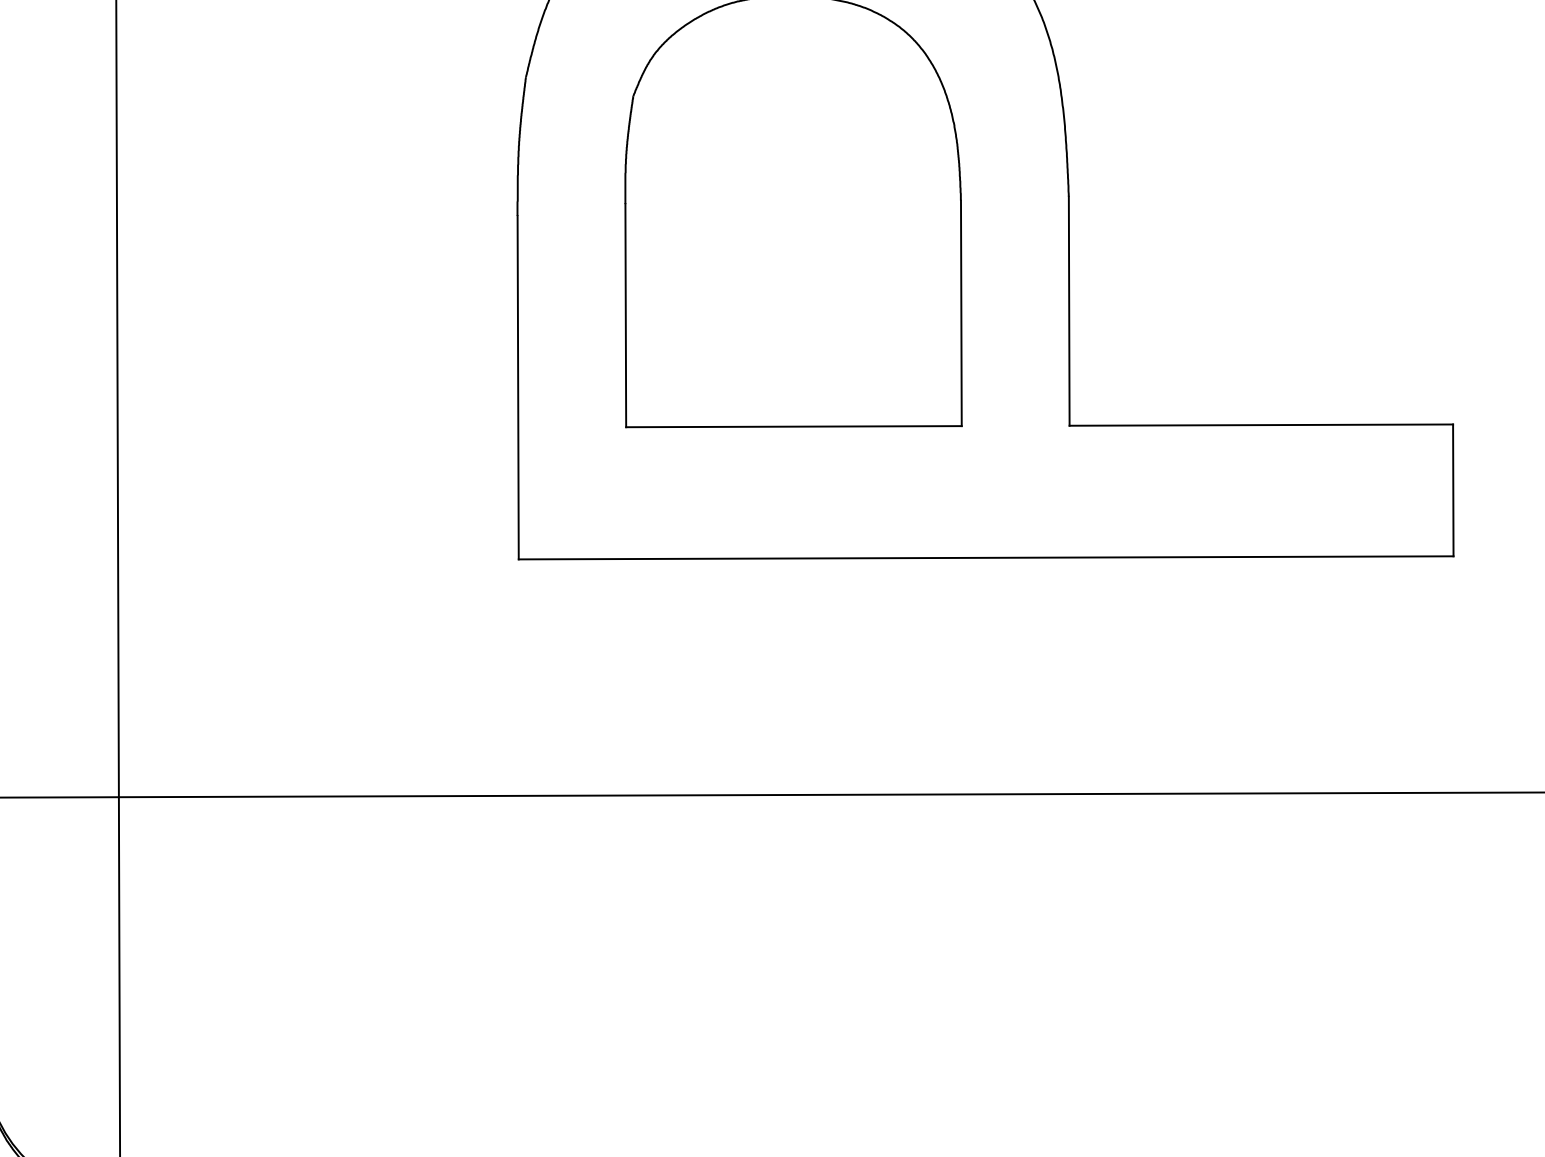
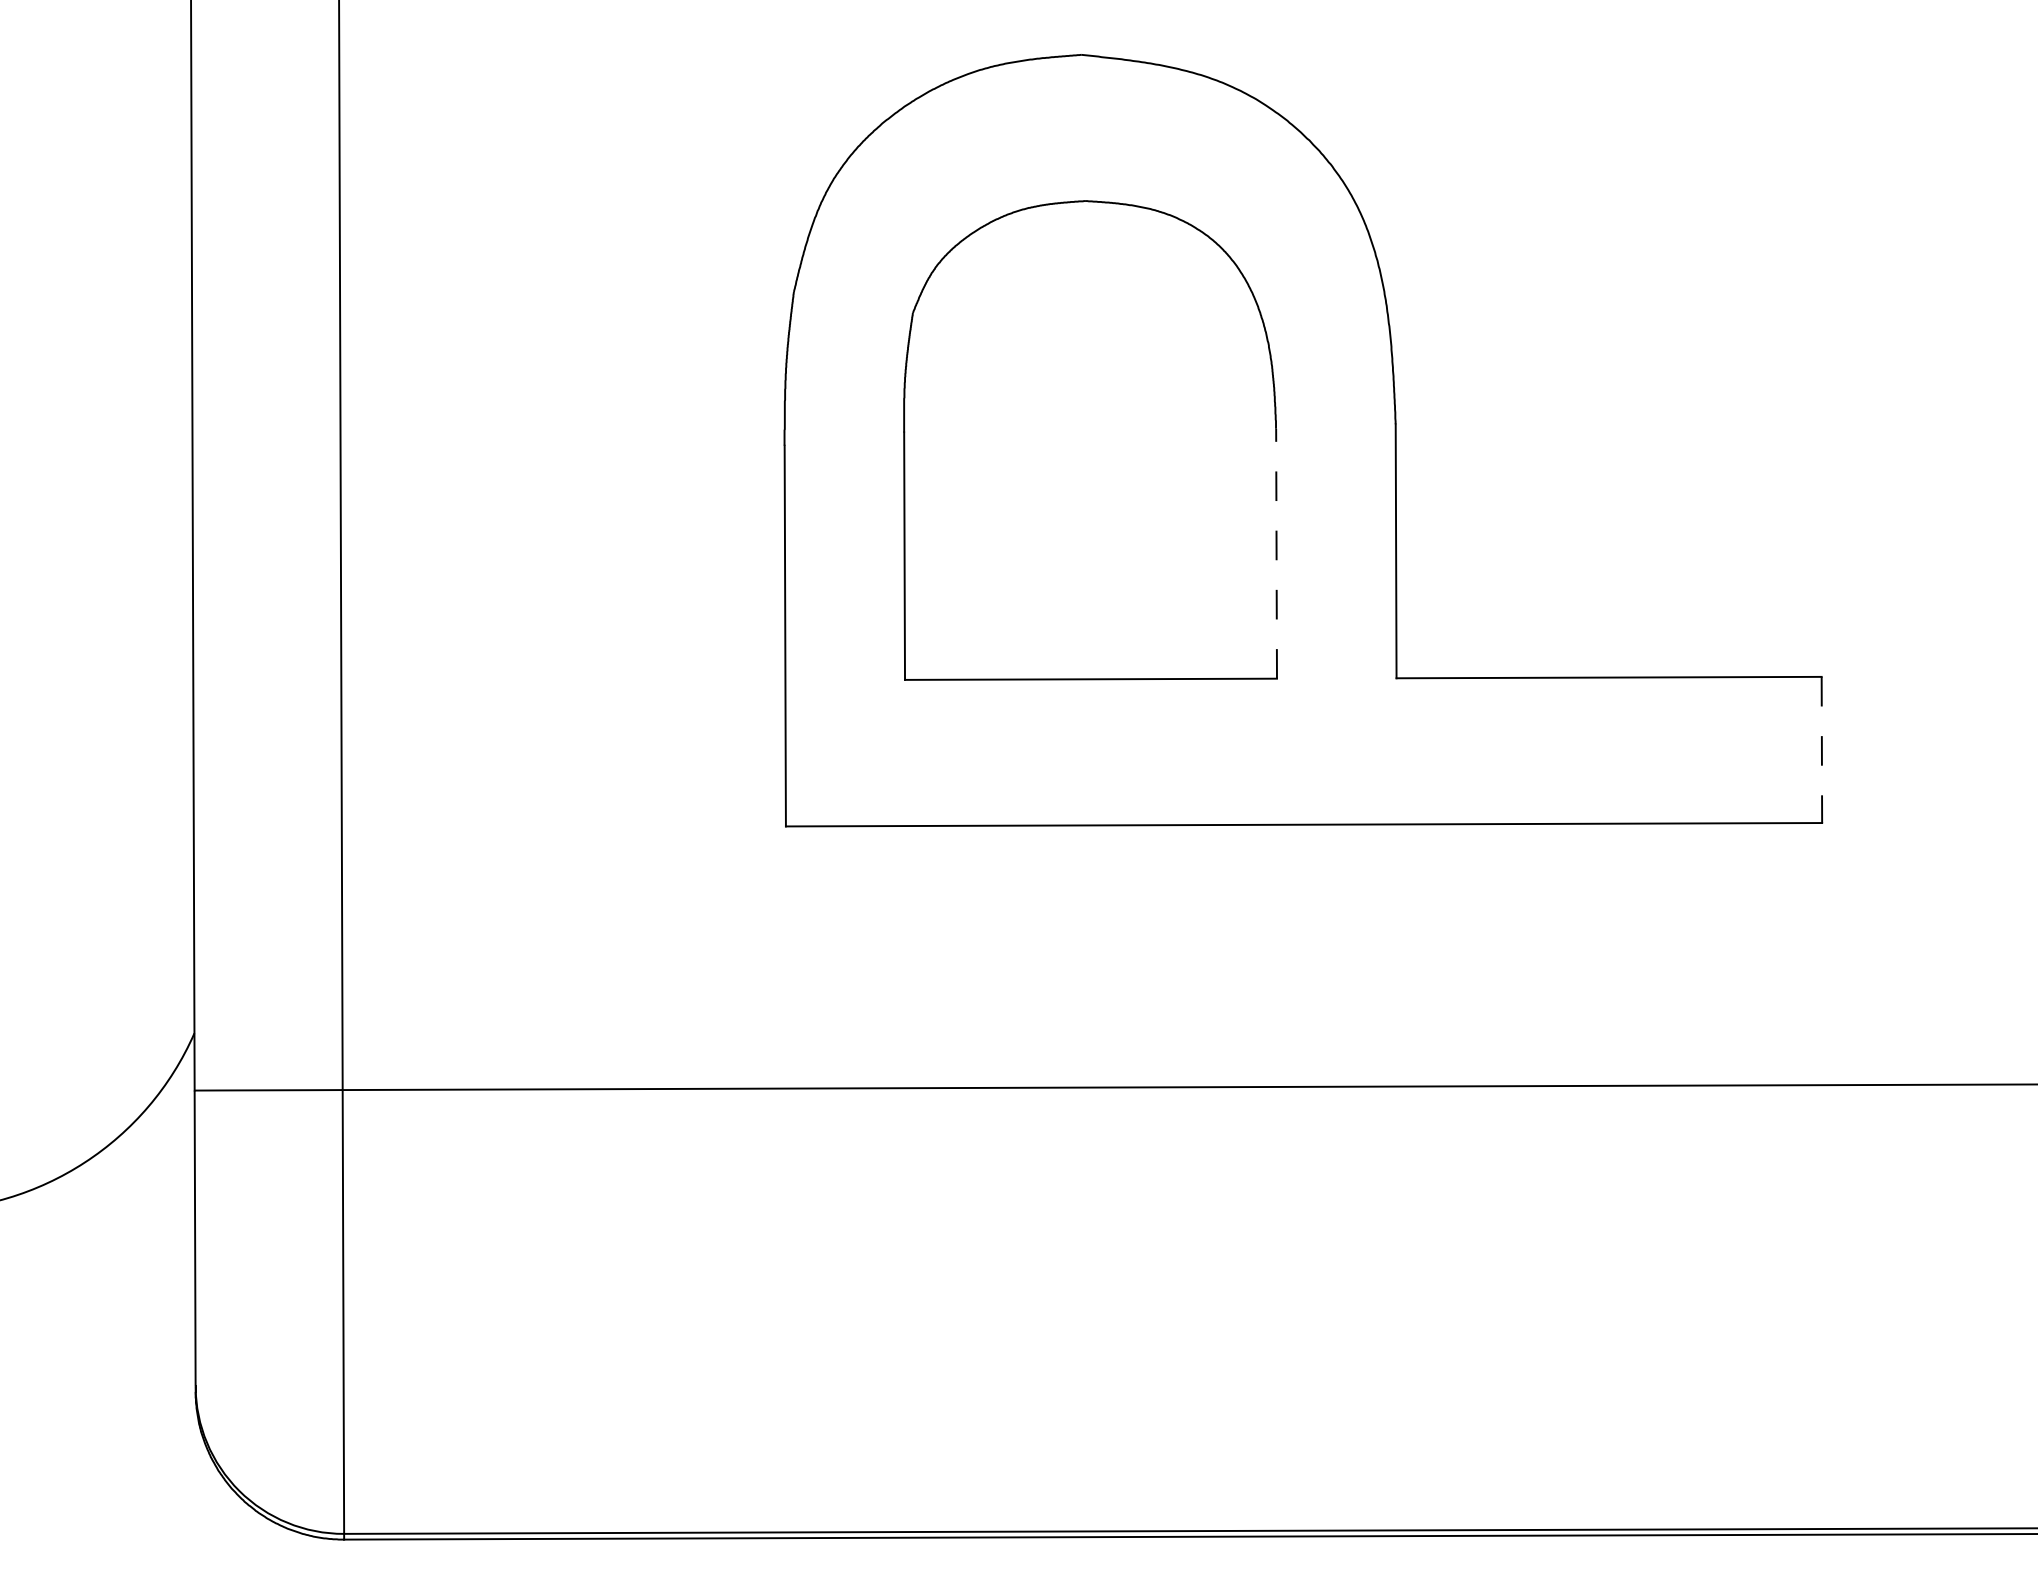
line: (961, 313) -> (1276, 553), solid -> dashed
line: (1452, 490) -> (1821, 750), solid -> dashed

